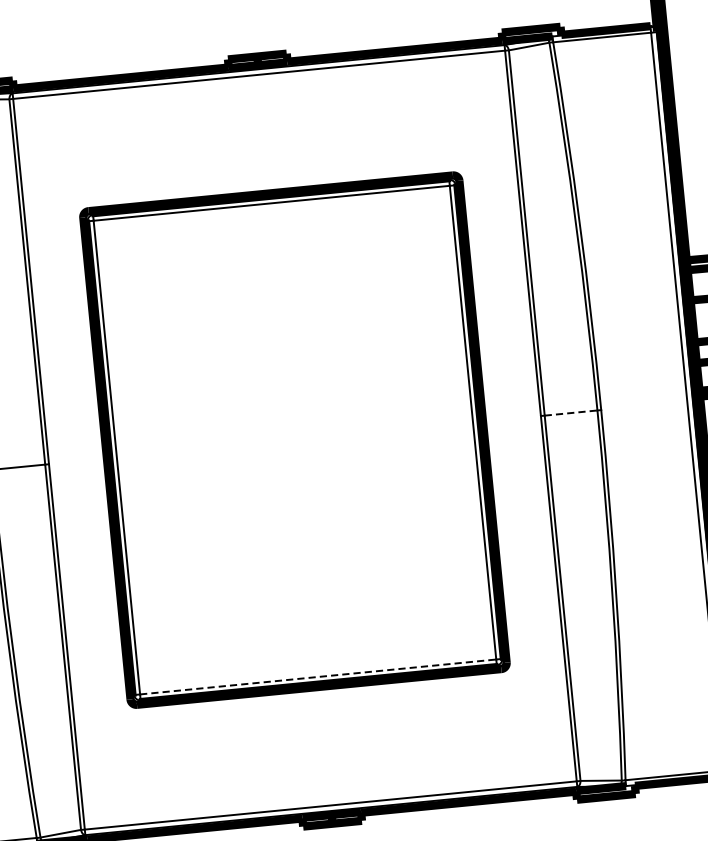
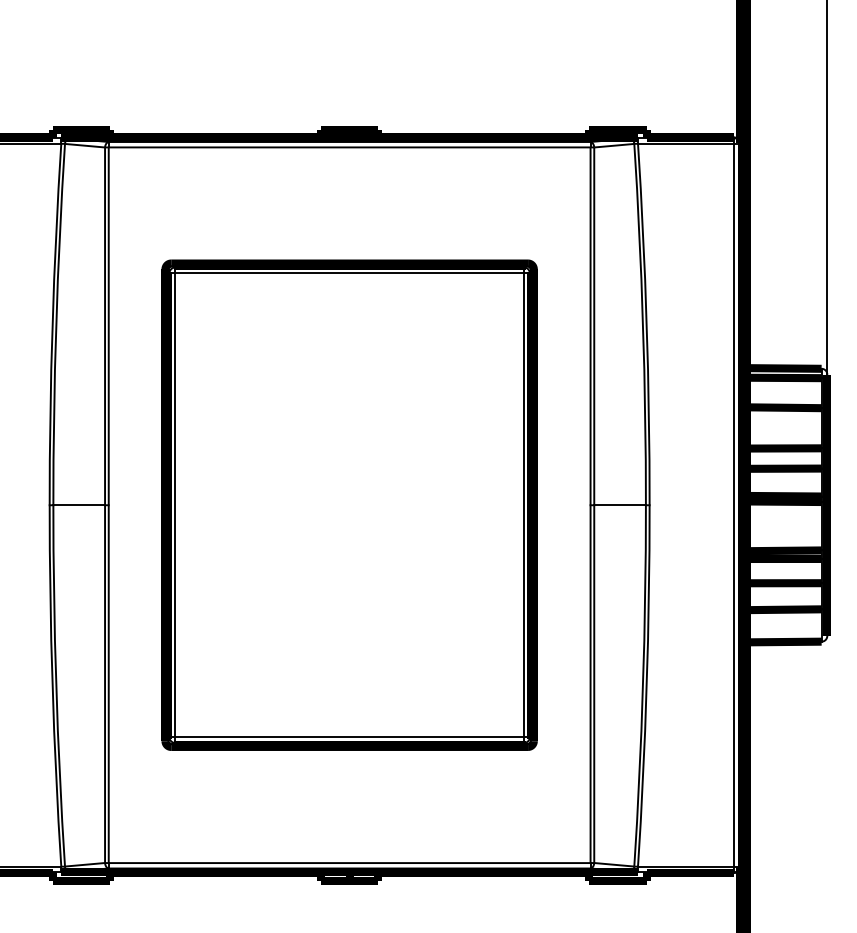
line: (571, 413) -> (620, 505), dashed -> solid
line: (319, 677) -> (350, 737), dashed -> solid

